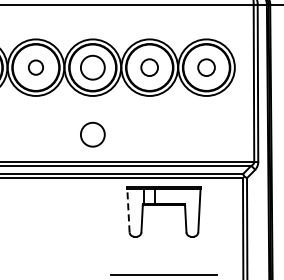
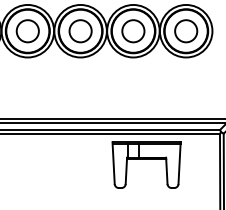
circle: (35, 67) -> (27, 31), size x1.67
circle: (149, 67) -> (133, 31), size x1.43
circle: (206, 67) -> (186, 31), size x1.43
circle: (92, 134) -> (80, 93), removed
line: (128, 209) -> (113, 162), dashed -> solid

